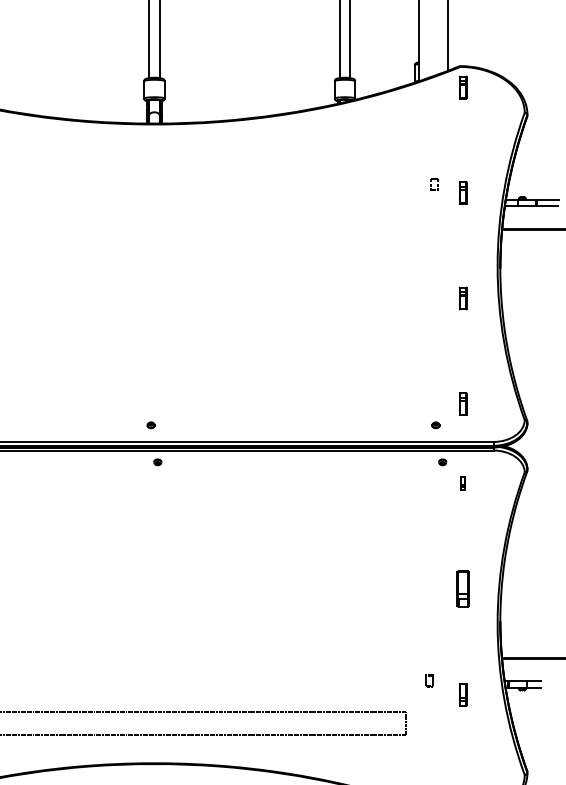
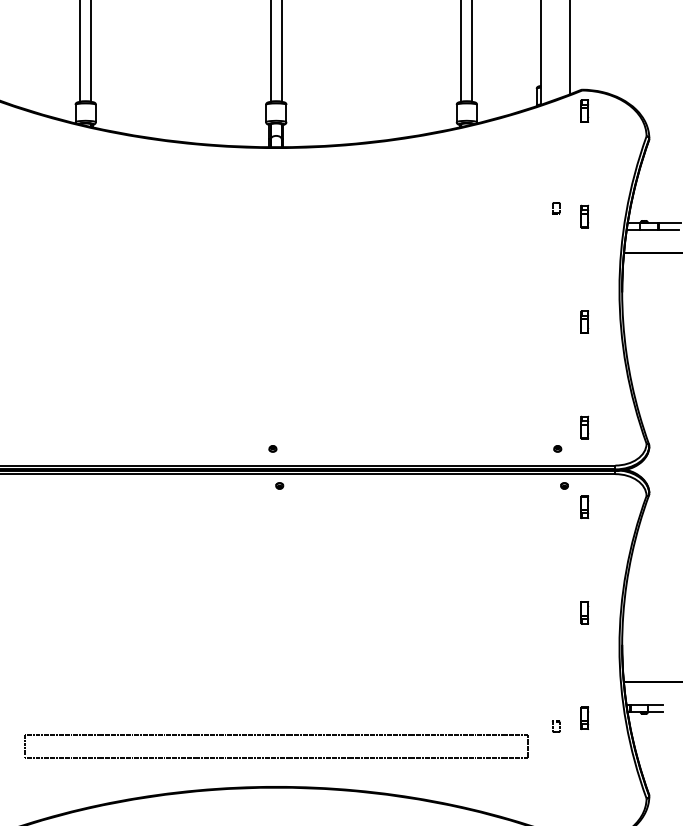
part: (462, 482) -> (584, 506), size x1.67
part: (462, 588) -> (584, 612), size x0.62
part: (429, 680) -> (556, 726), moved

